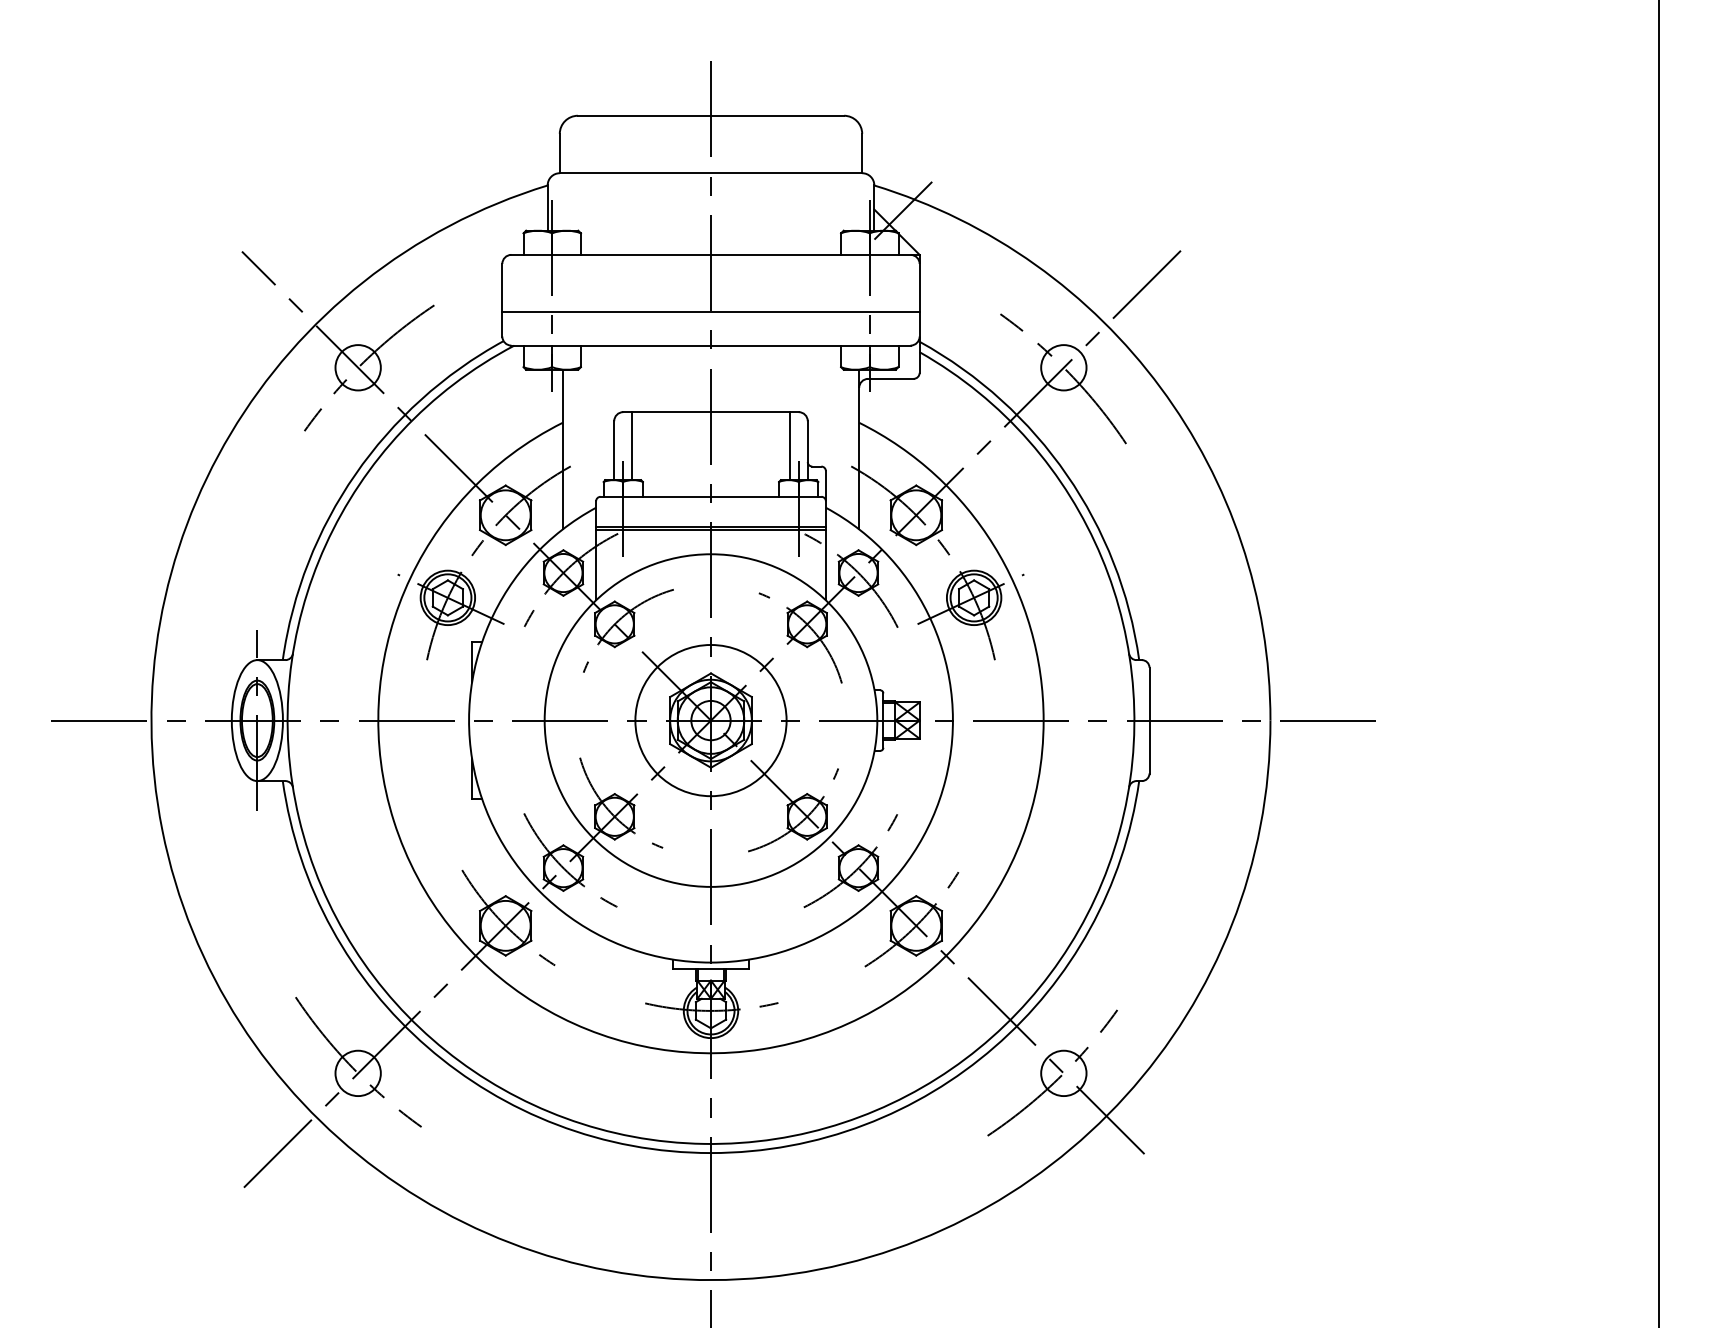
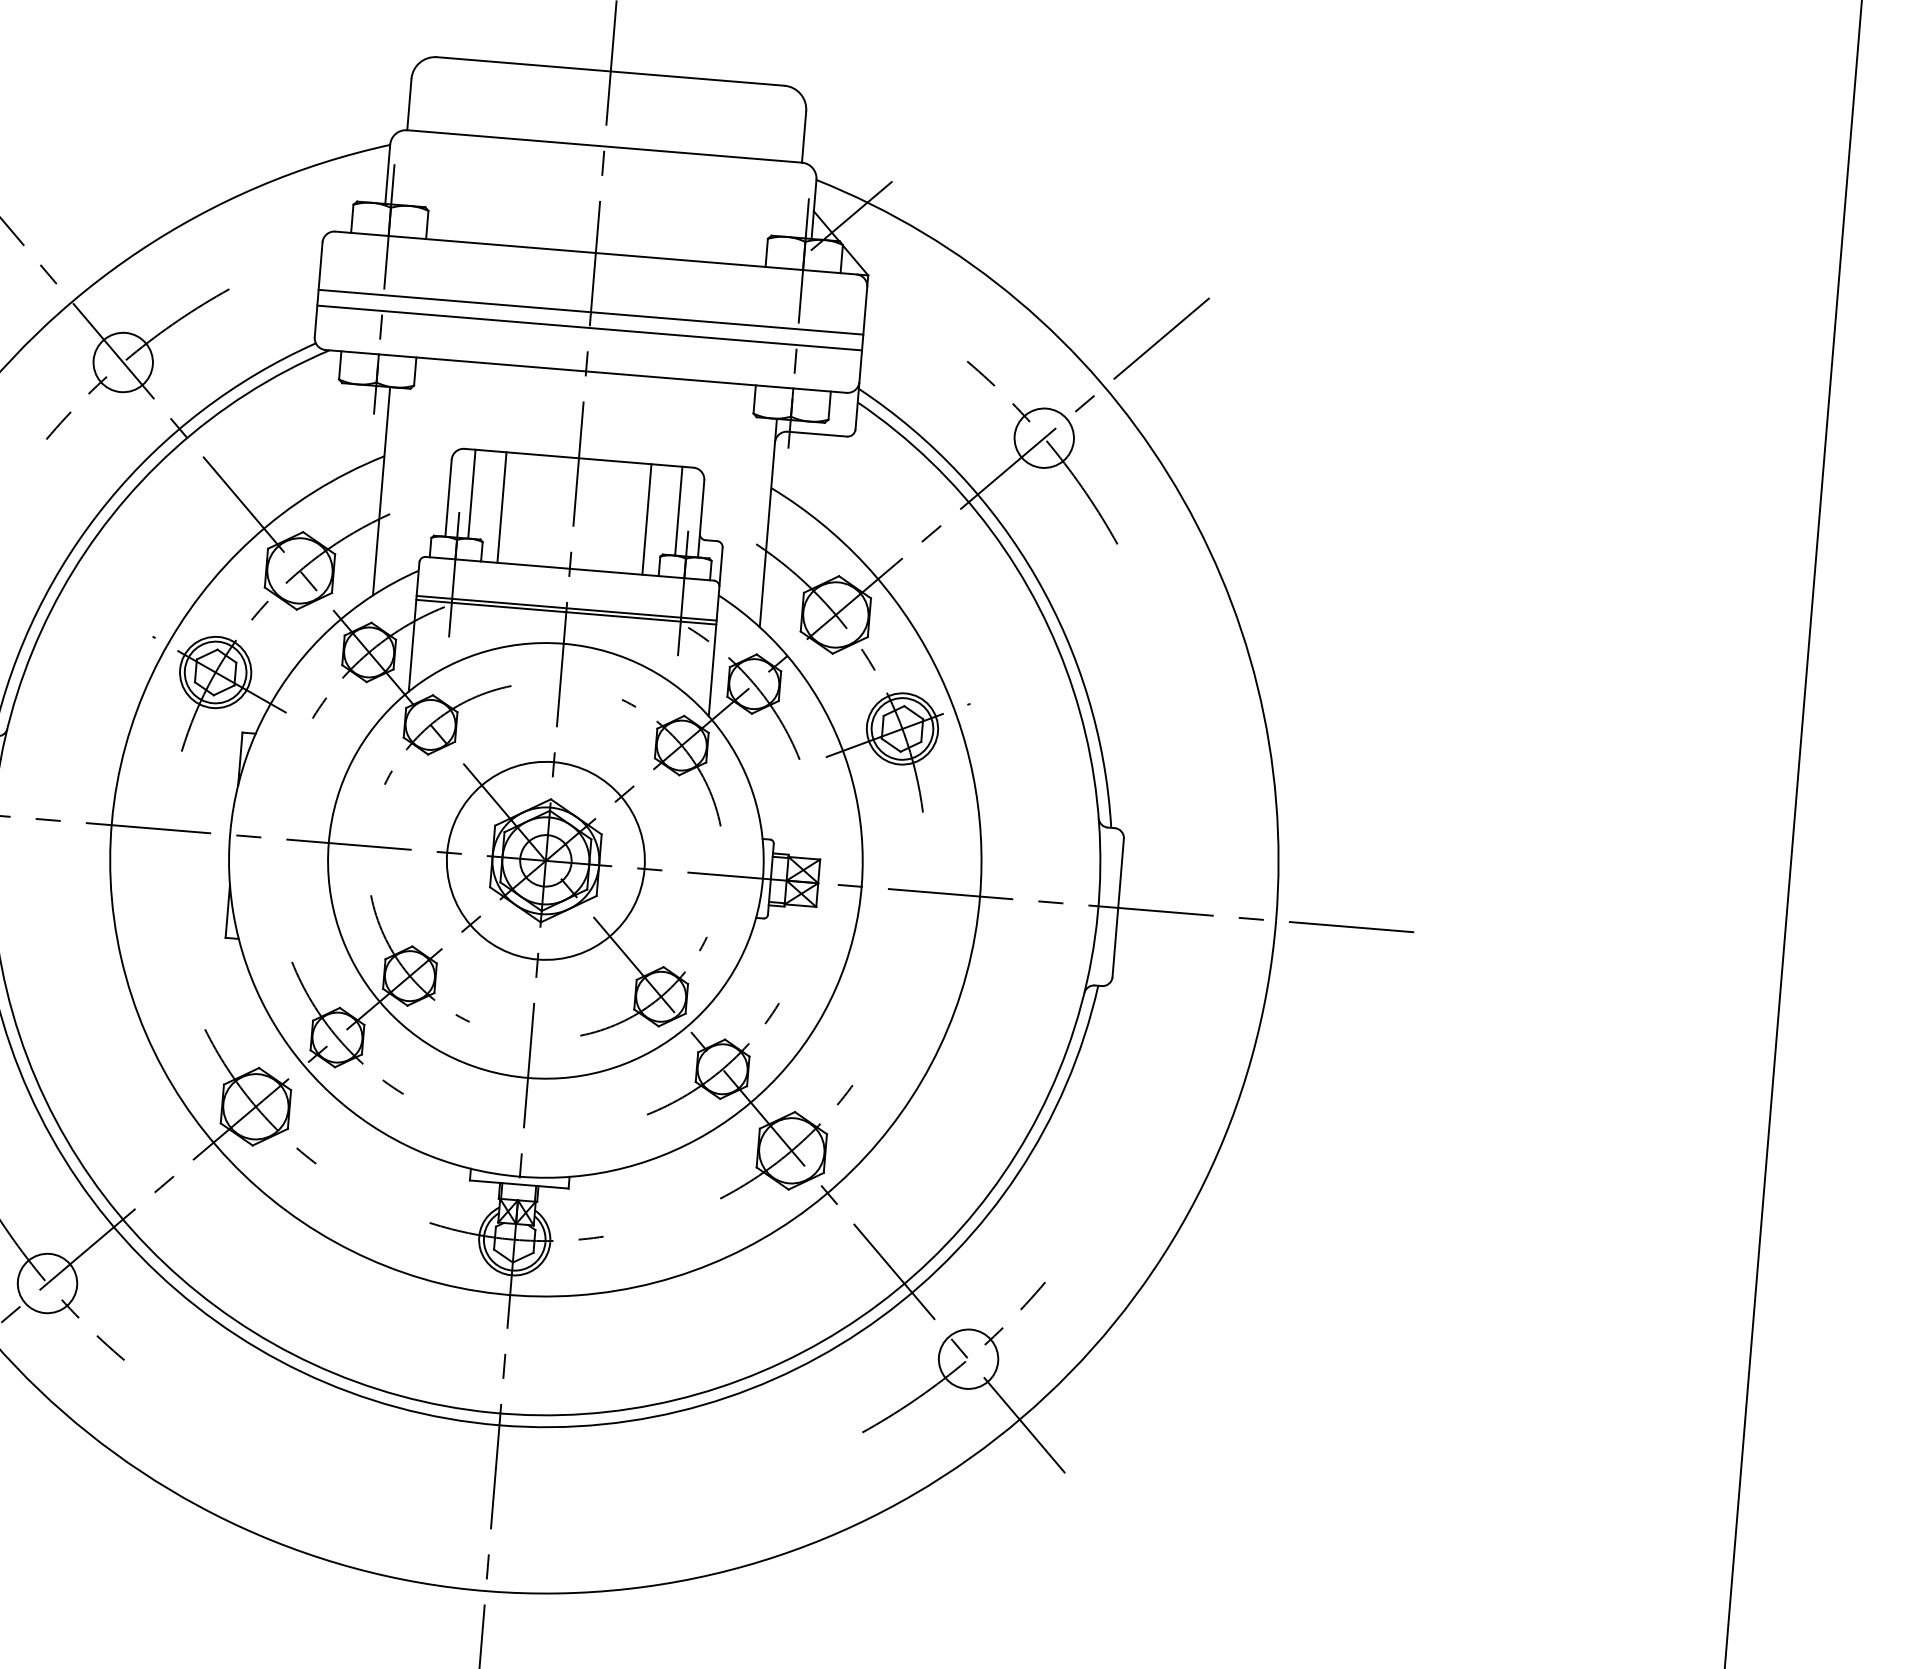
line: (710, 300) -> (590, 312), added
line: (655, 454) -> (501, 507), added
line: (766, 454) -> (646, 519), added

